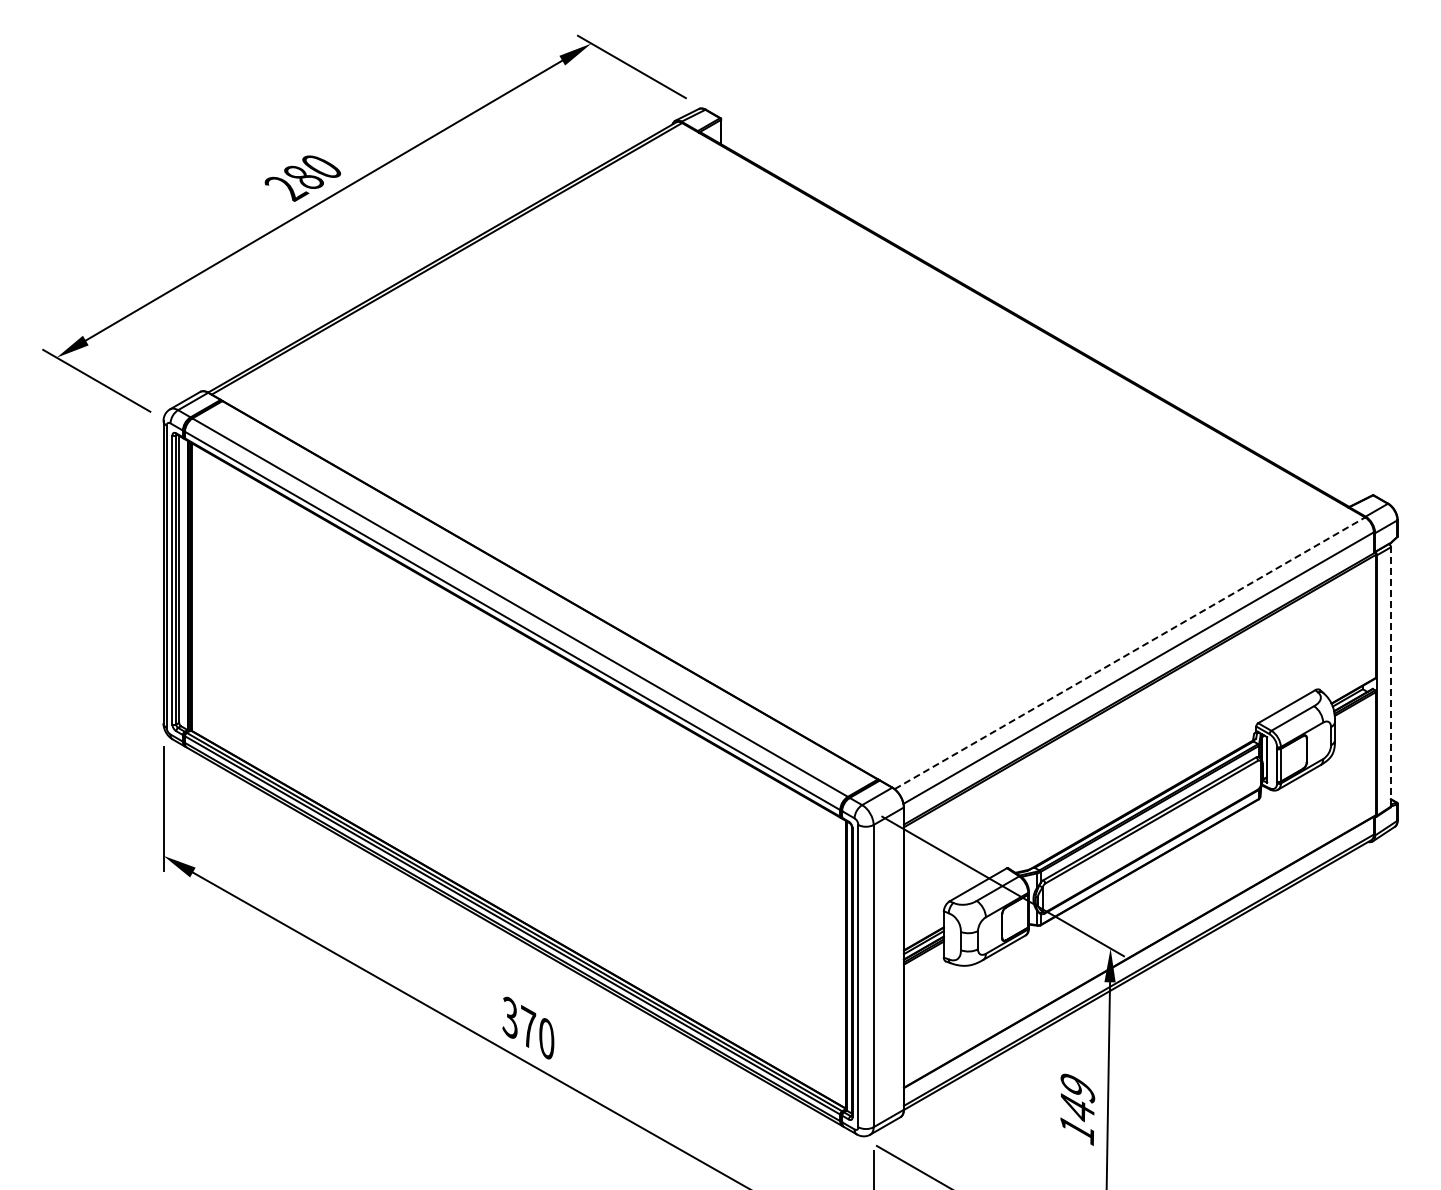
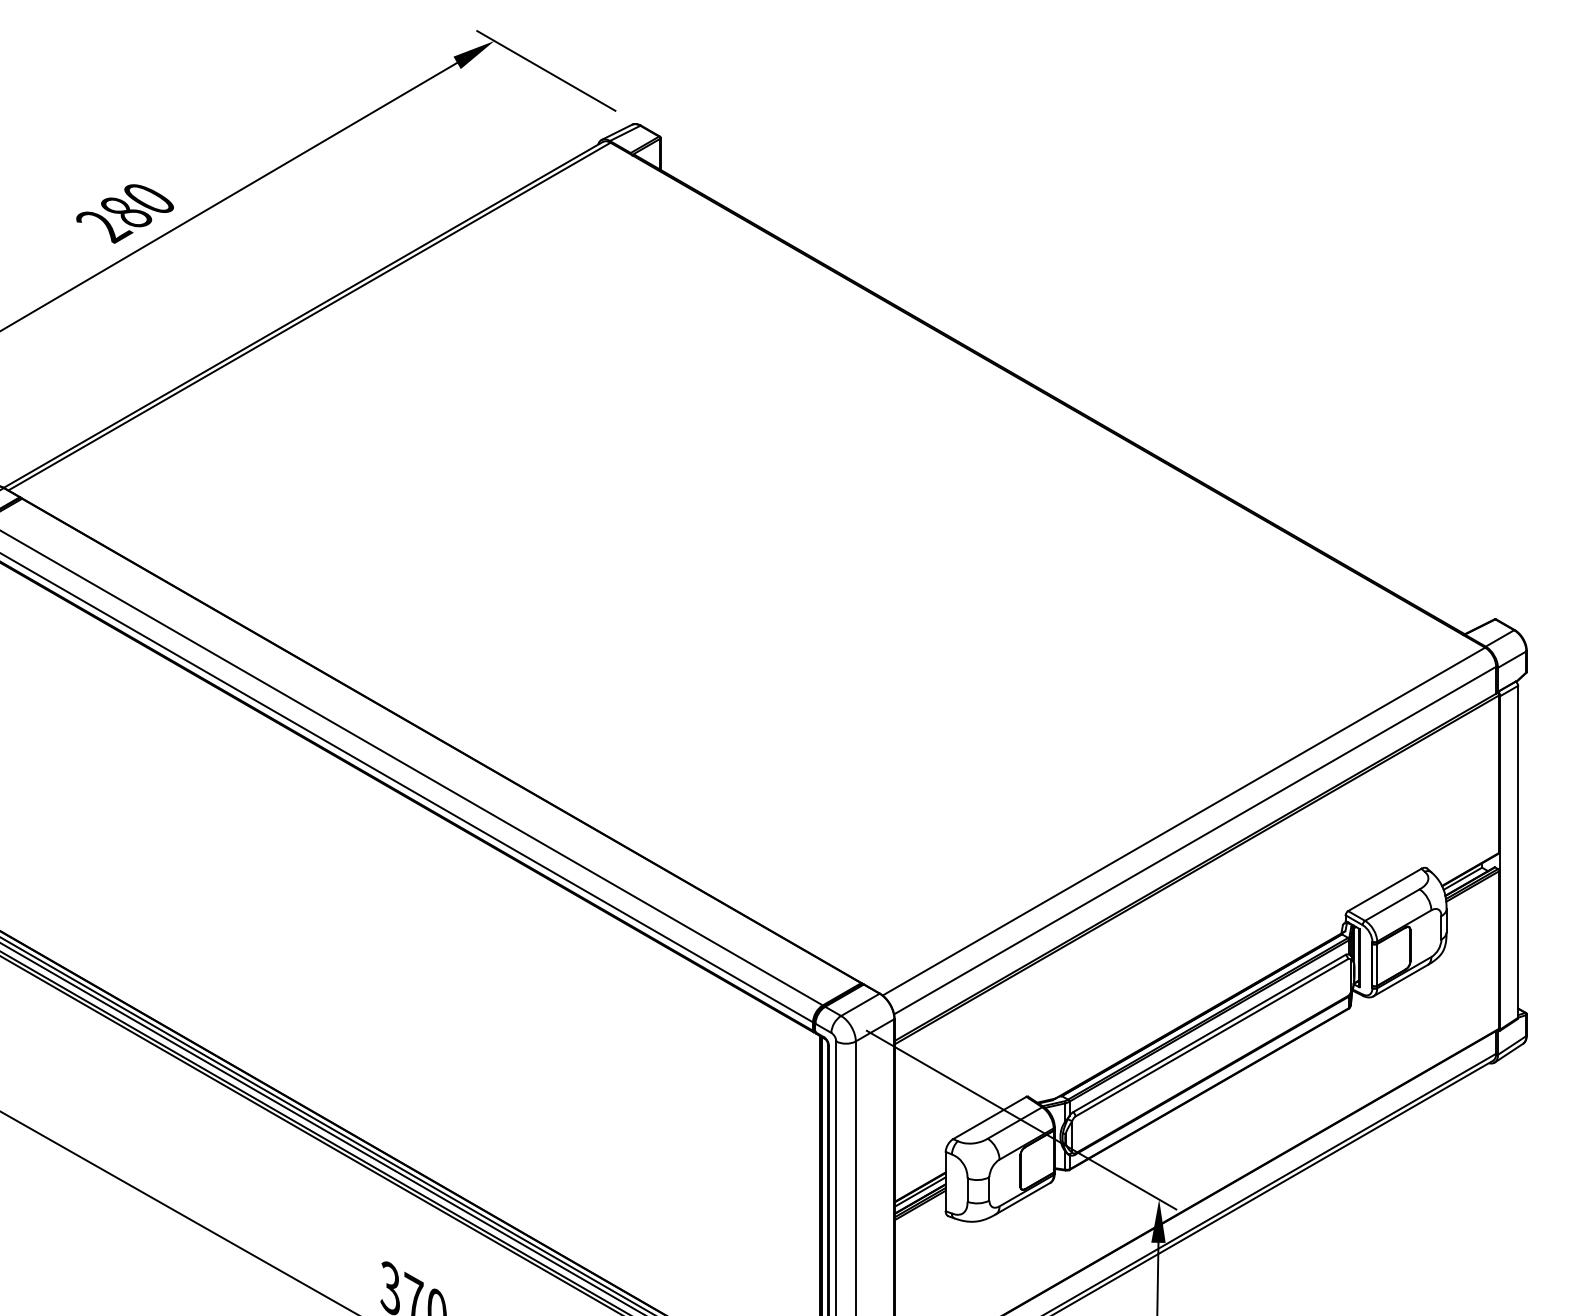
line: (1129, 653) -> (1183, 821), dashed -> solid
line: (1390, 676) -> (1517, 851), dashed -> solid

